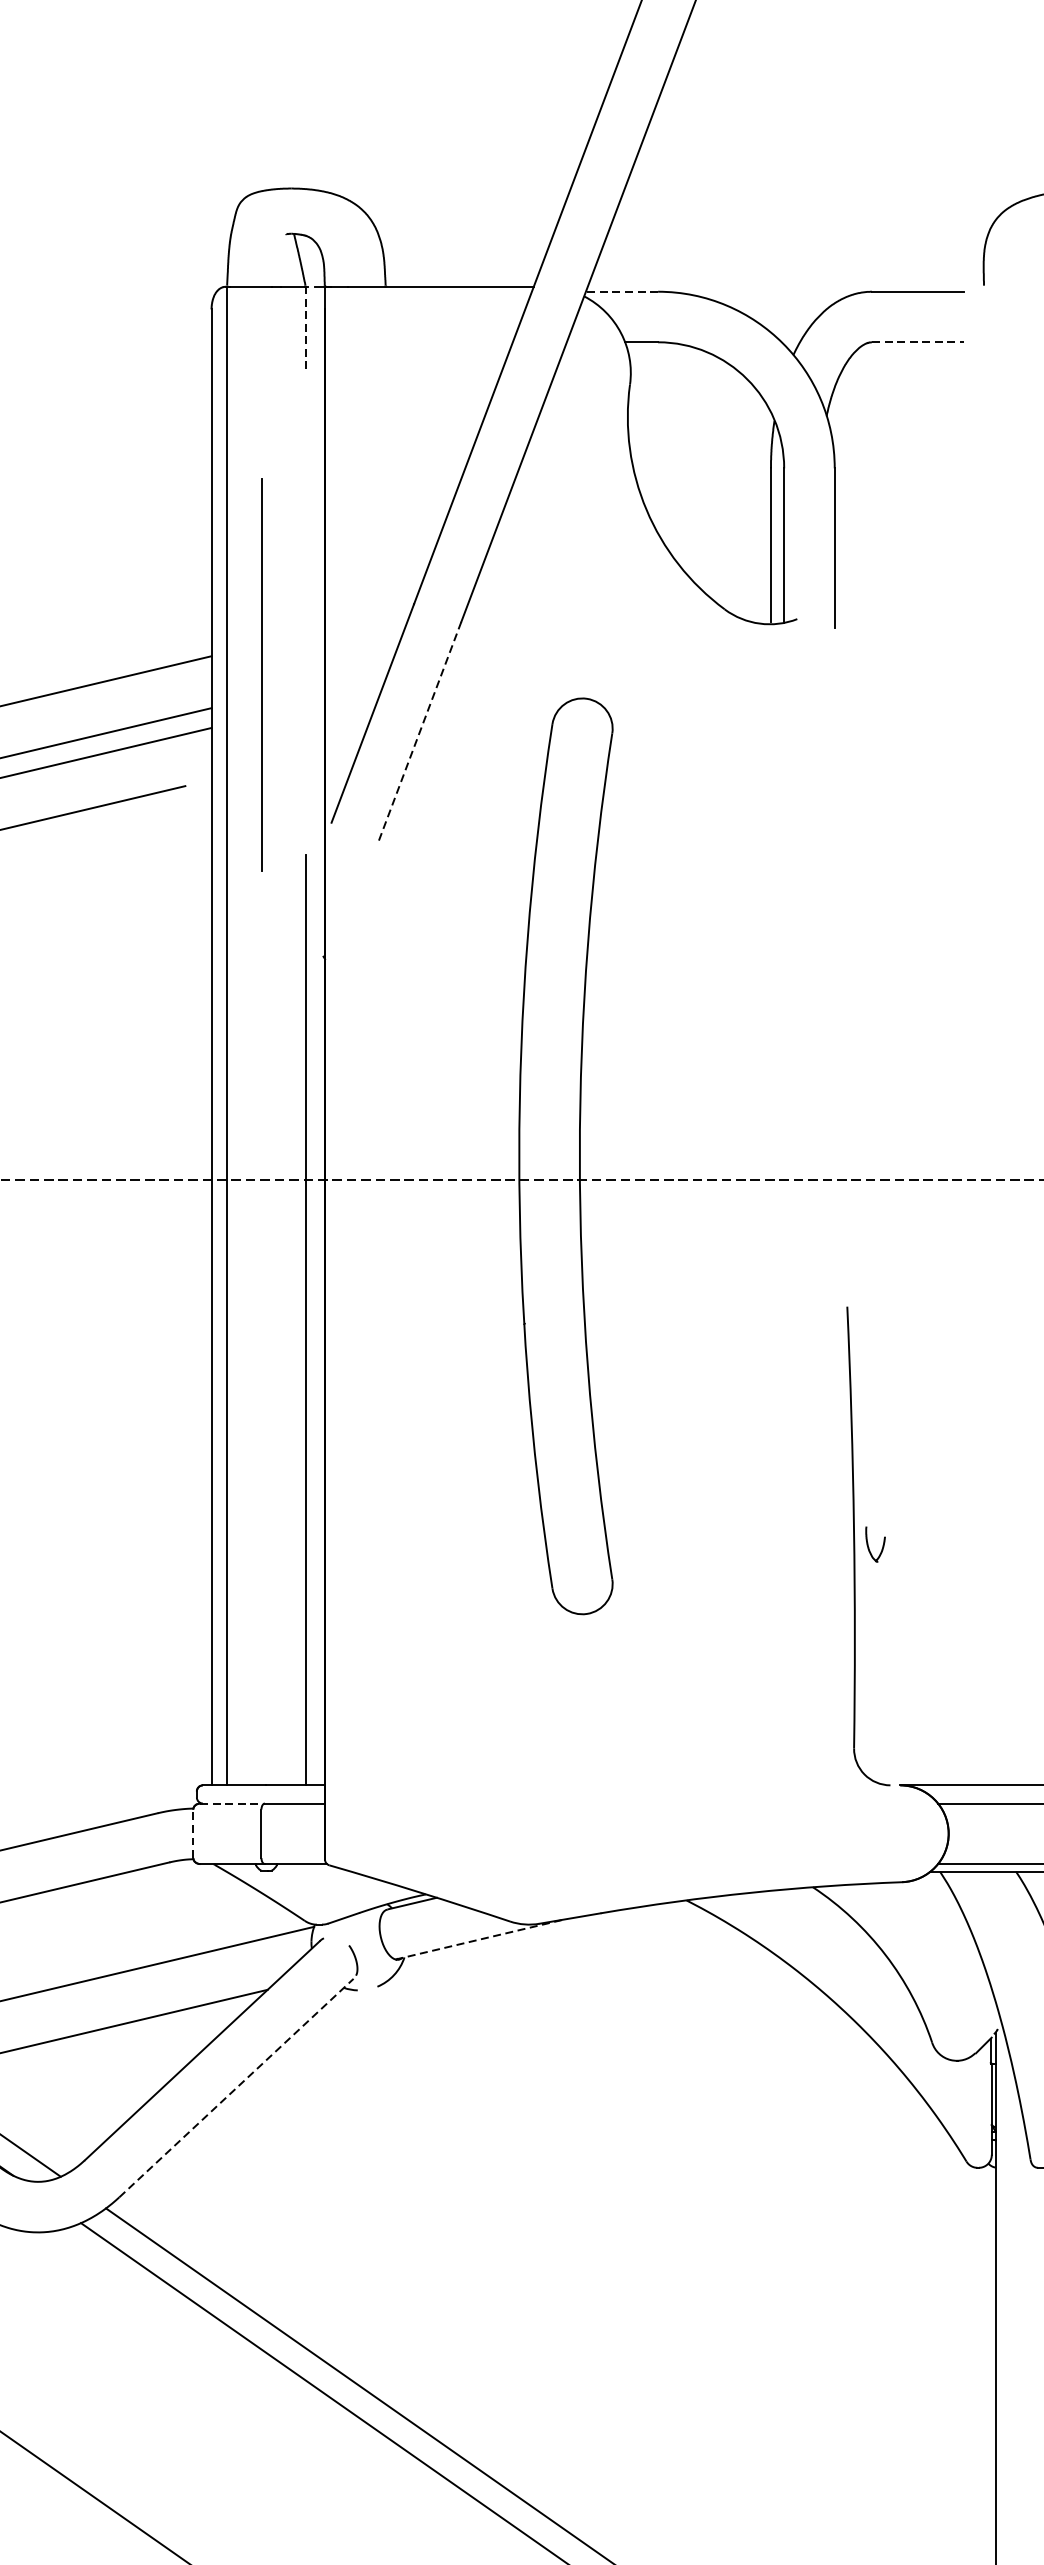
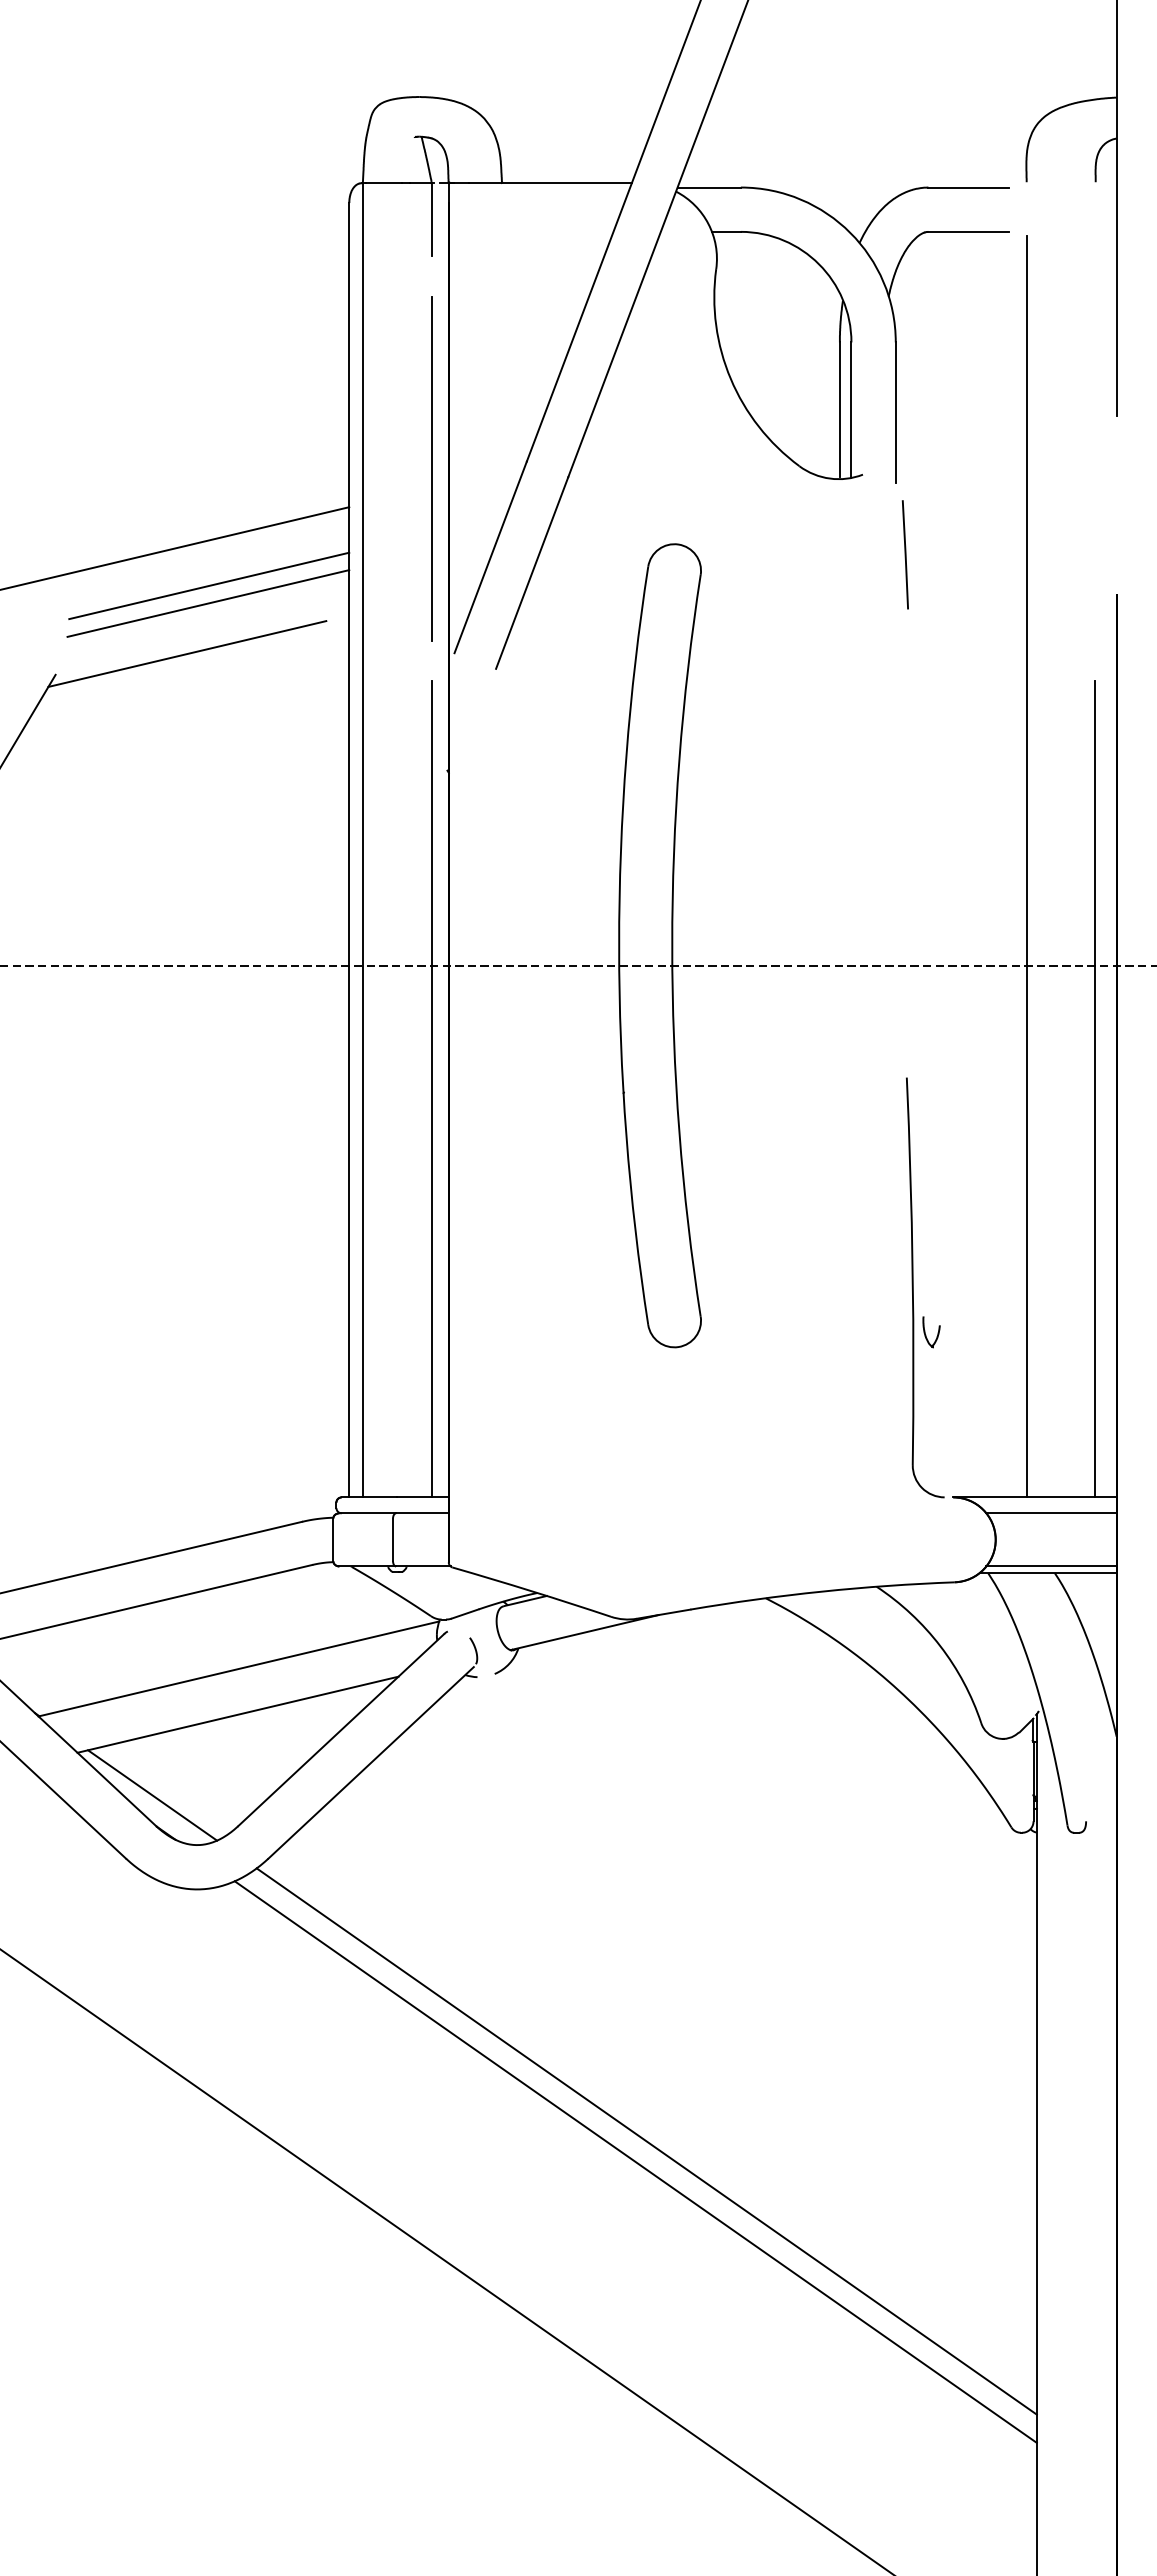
line: (622, 291) -> (709, 187), dashed -> solid
line: (305, 327) -> (431, 218), dashed -> solid
line: (918, 341) -> (969, 231), dashed -> solid
line: (261, 674) -> (431, 468), moved
line: (844, 710) -> (904, 554), added
line: (420, 730) -> (532, 572), dashed -> solid
line: (983, 1065) -> (1026, 866), added
part: (875, 1544) -> (931, 1332), moved
line: (233, 1803) -> (368, 1513), dashed -> solid
line: (193, 1833) -> (333, 1539), dashed -> solid
line: (480, 1939) -> (585, 1632), dashed -> solid
line: (236, 2087) -> (371, 1762), dashed -> solid

